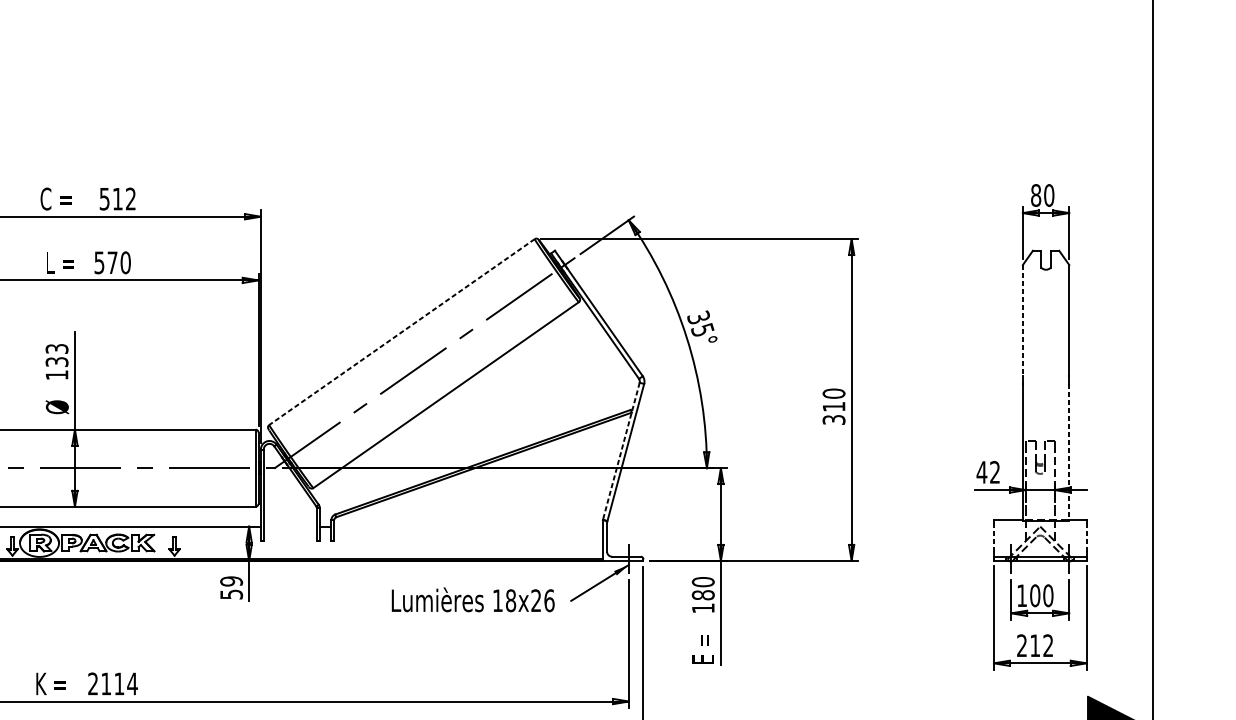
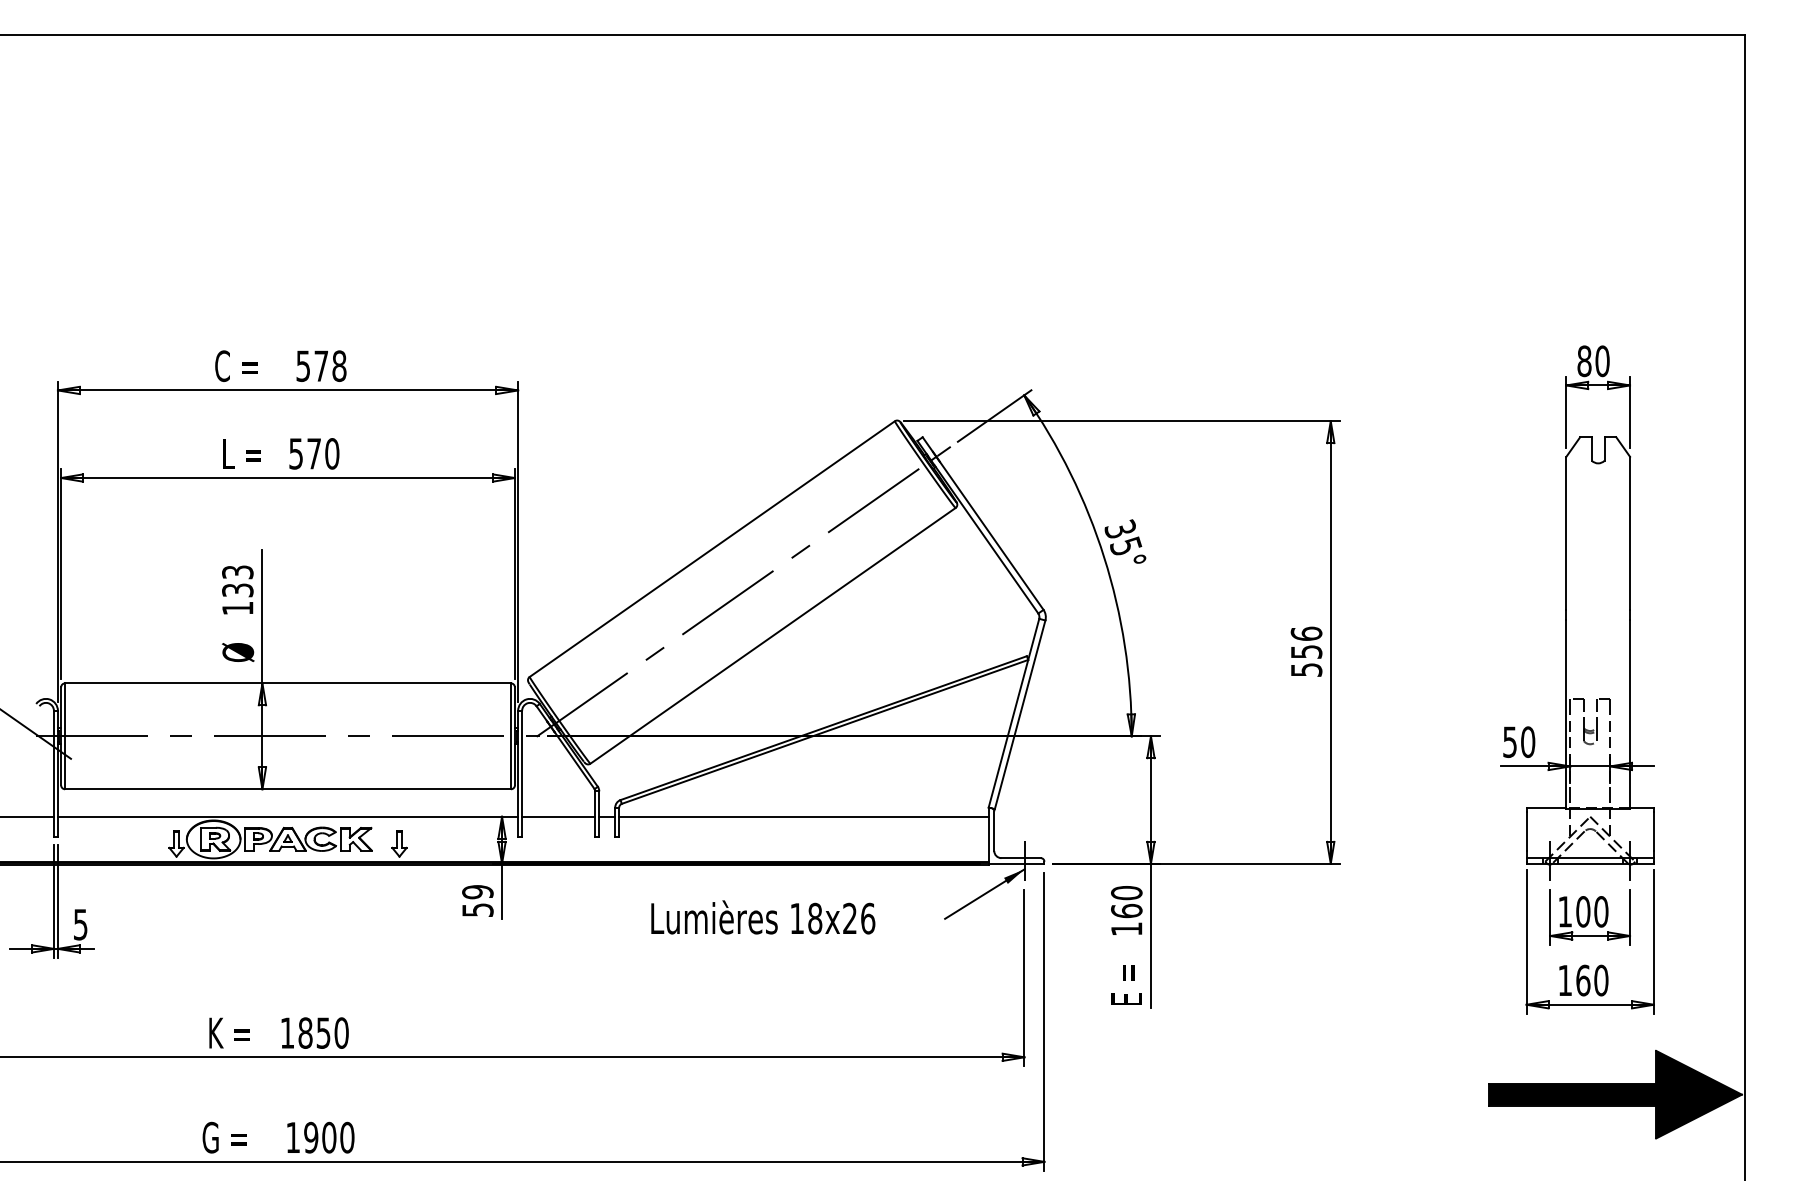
text: (124, 199) -> (330, 366), 512 -> 578
line: (1023, 320) -> (1566, 533), dashed -> solid
line: (402, 332) -> (712, 549), dashed -> solid
text: (833, 406) -> (1306, 651), 310 -> 556
line: (620, 451) -> (1013, 713), dashed -> solid
line: (1069, 453) -> (1630, 715), dashed -> solid
text: (988, 471) -> (1518, 741), 42 -> 50
line: (290, 526) -> (558, 816), added
line: (468, 526) -> (803, 816), added
line: (993, 537) -> (1526, 831), dashed -> solid
line: (1086, 537) -> (1653, 831), dashed -> solid
text: (703, 594) -> (1126, 910), 180 -> 160
text: (473, 599) -> (763, 917), moved
text: (1035, 645) -> (1583, 980), 212 -> 160
text: (112, 683) -> (314, 1032), 2114 -> 1850

